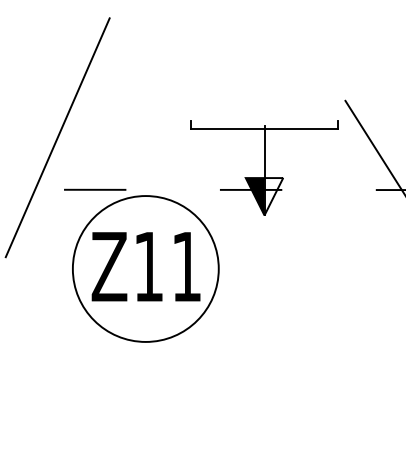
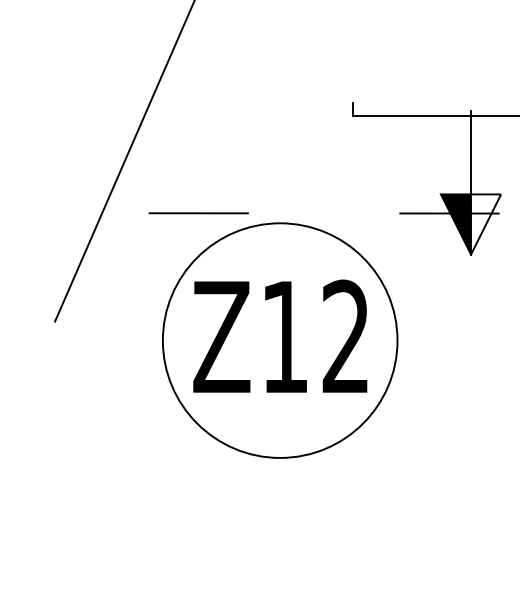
text: (186, 266) -> (345, 336), Z11 -> Z12

